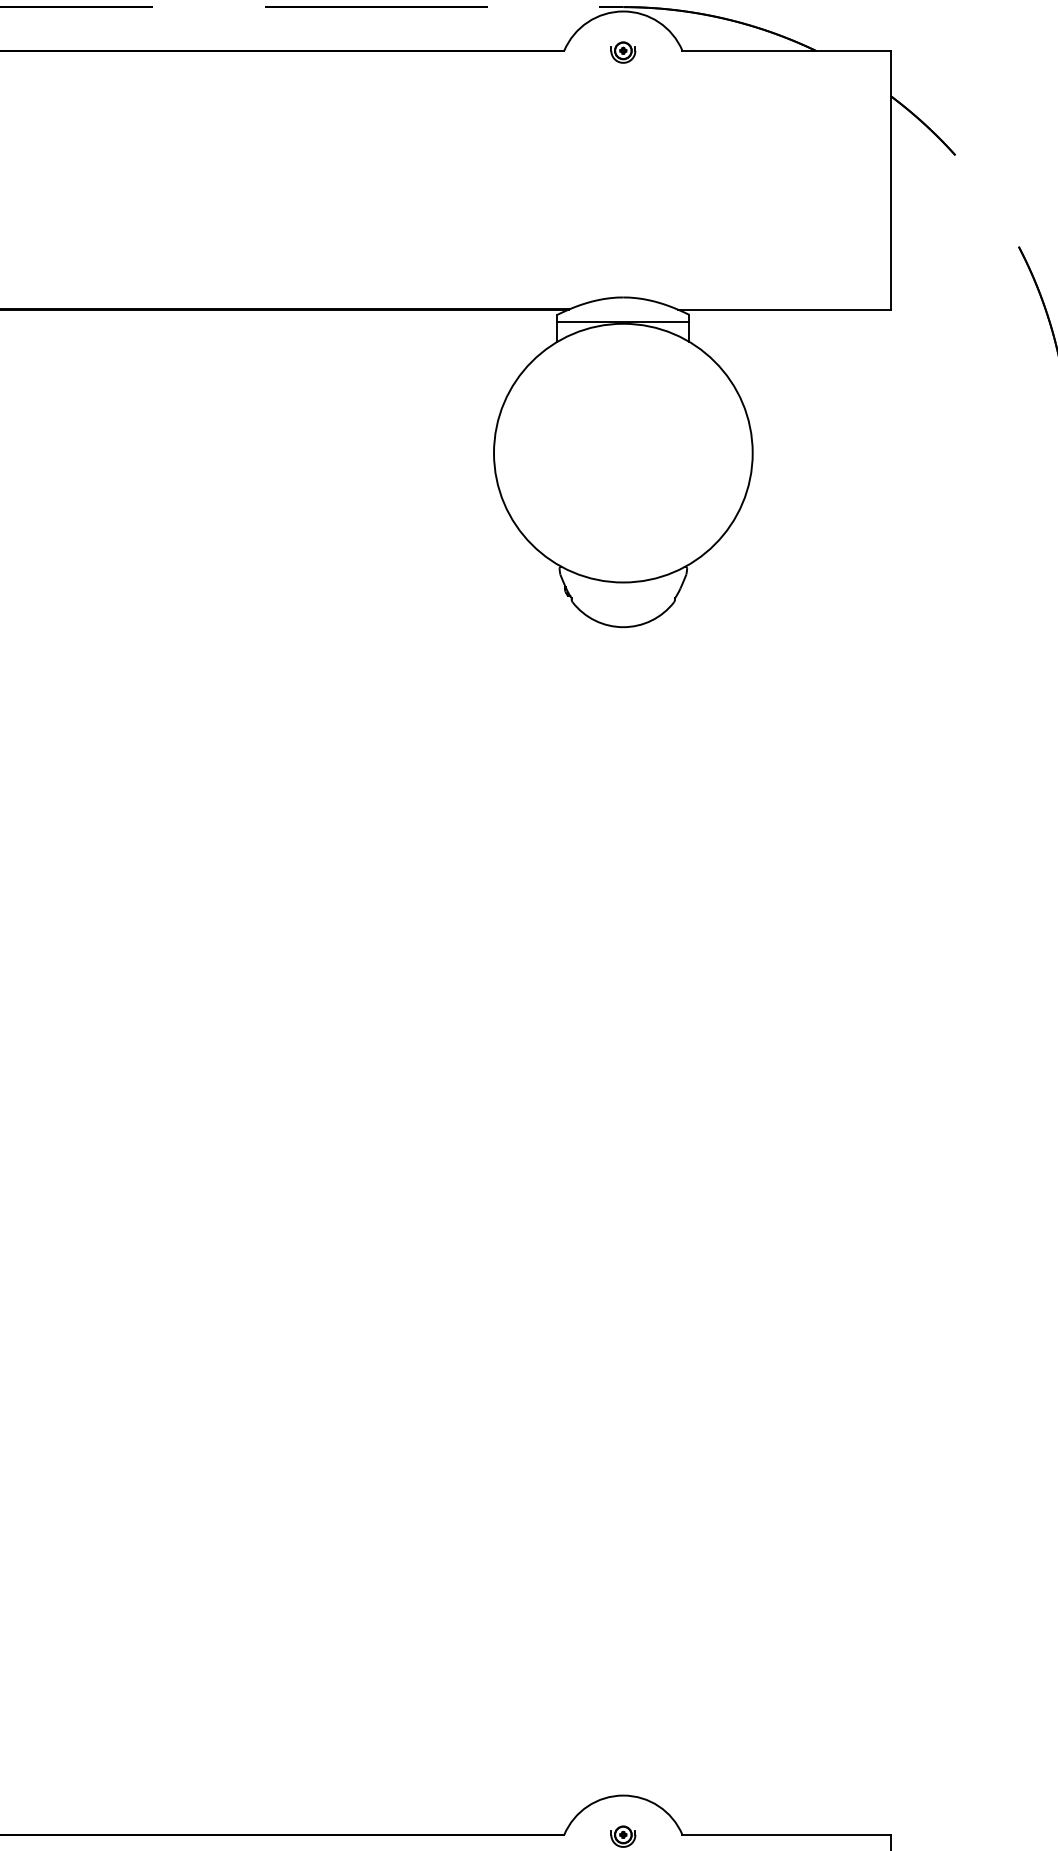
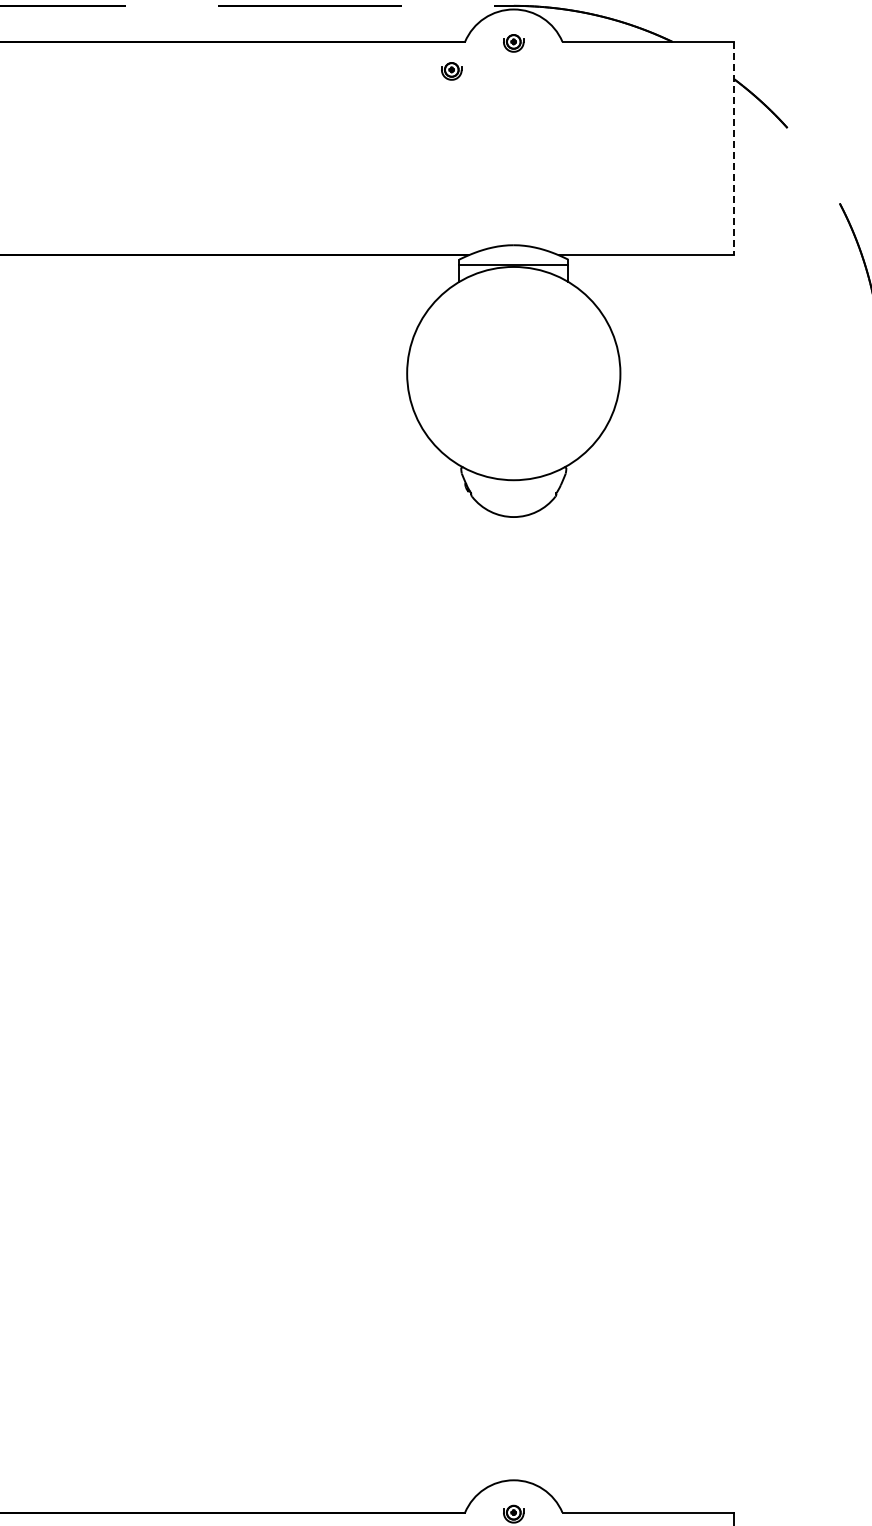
part: (547, 86) -> (451, 71), added
line: (891, 180) -> (734, 148), solid -> dashed

